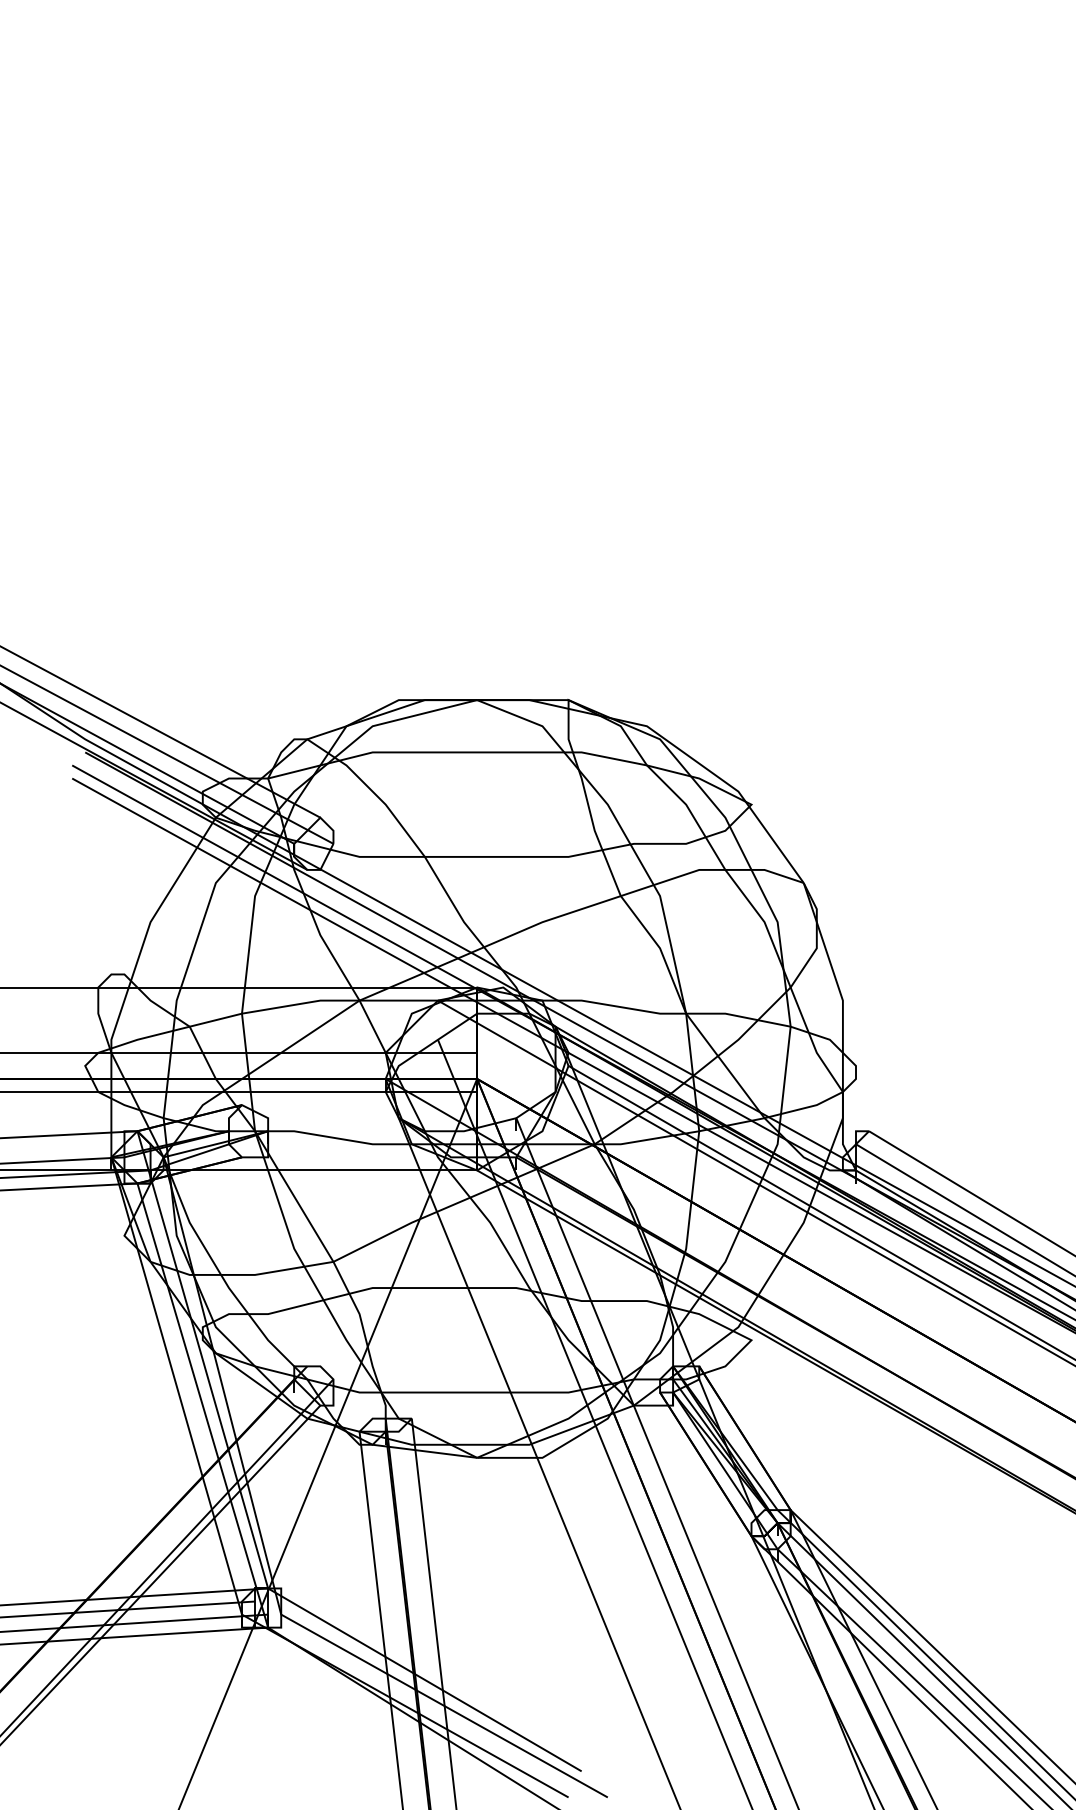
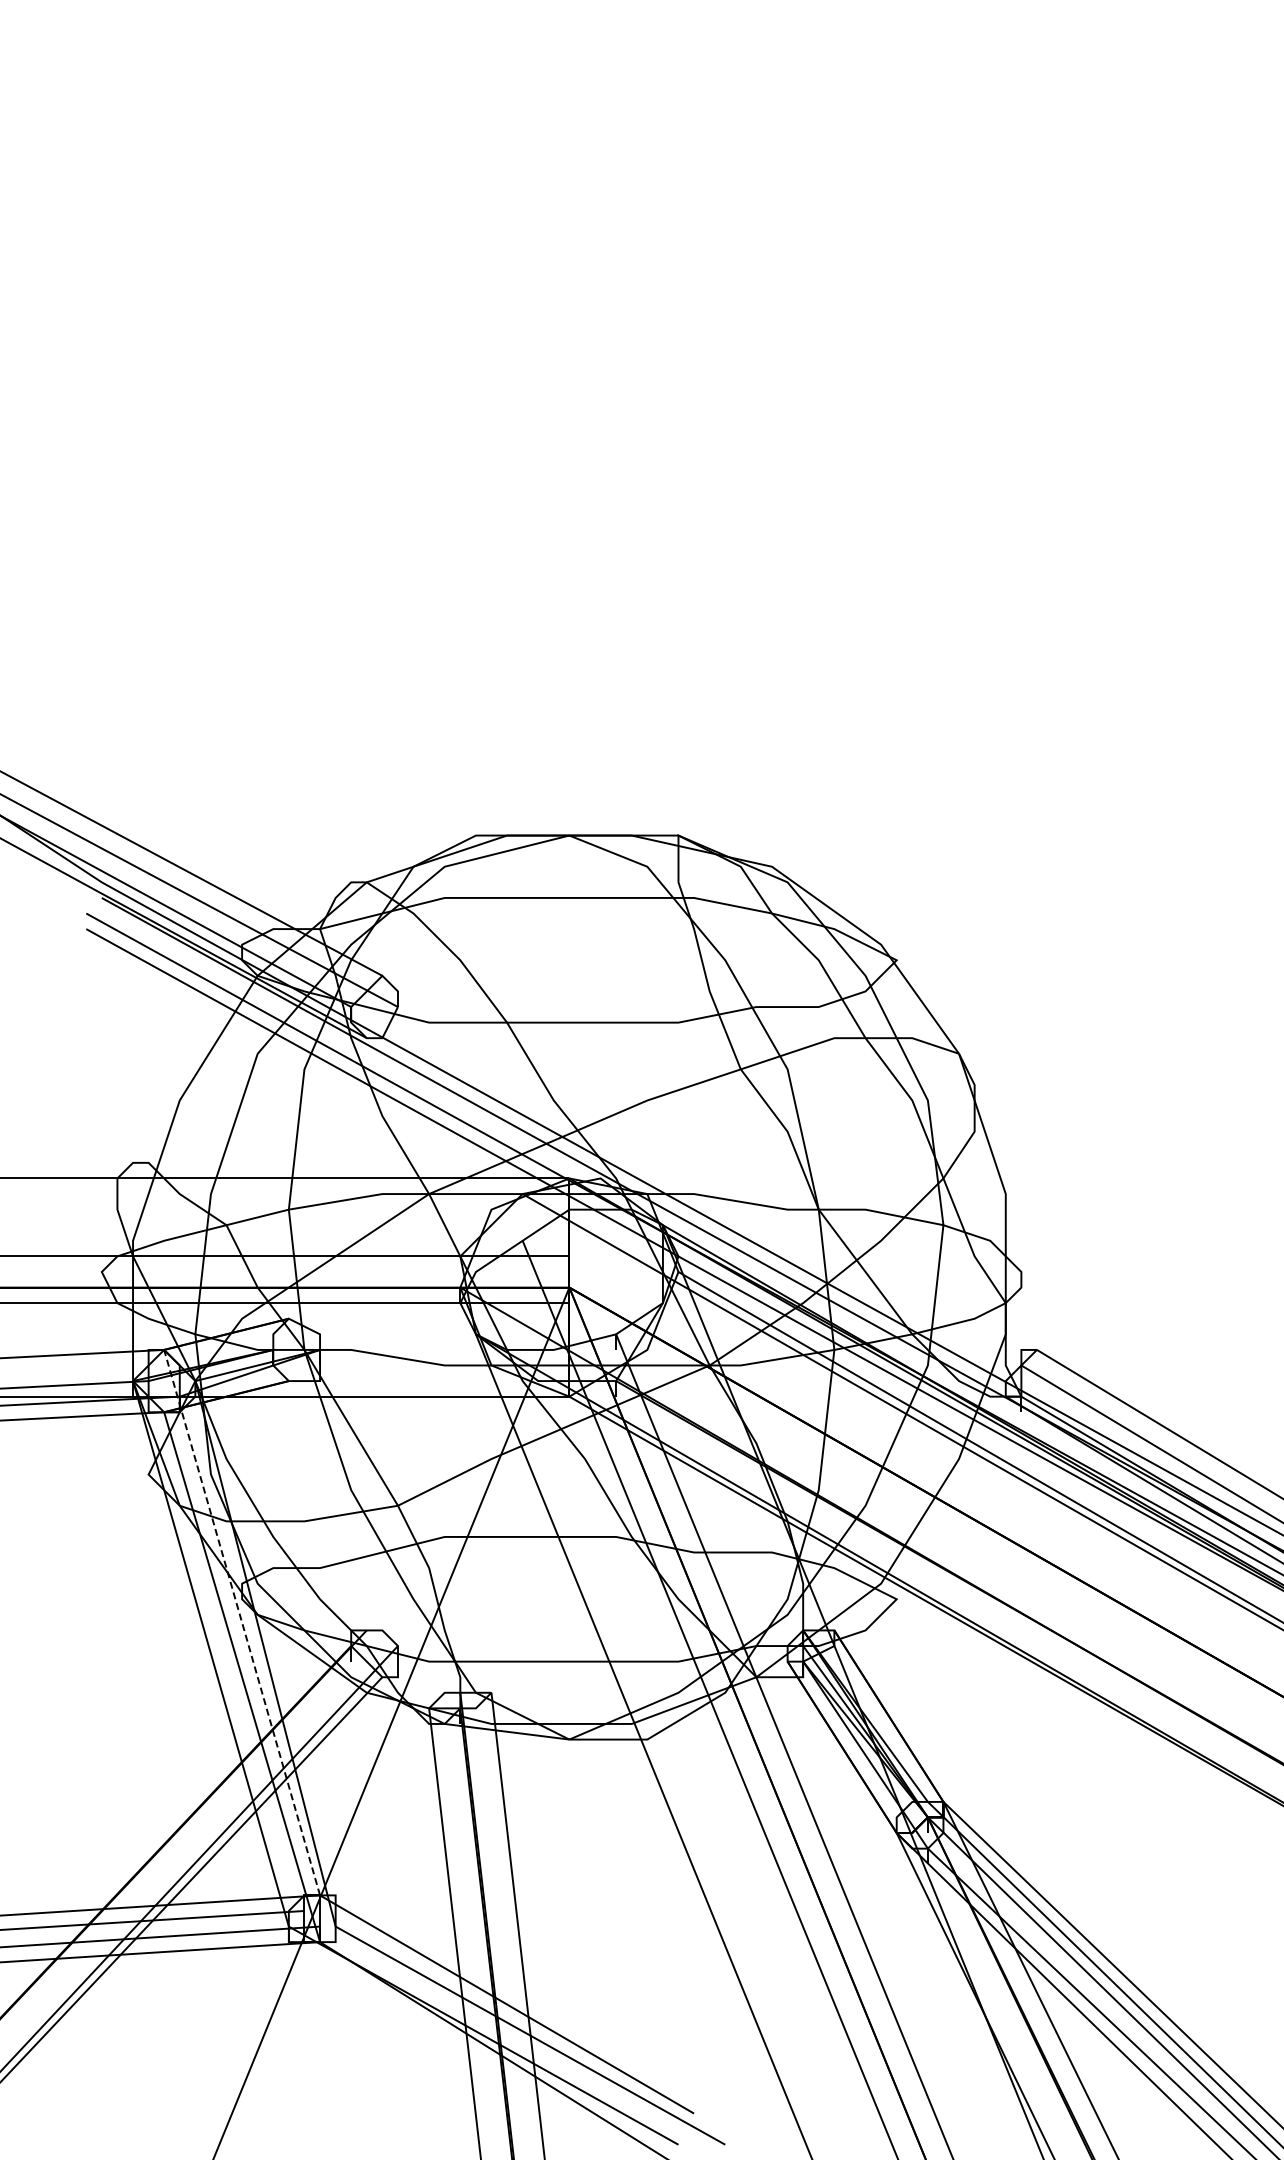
line: (203, 1359) -> (242, 1622), solid -> dashed

